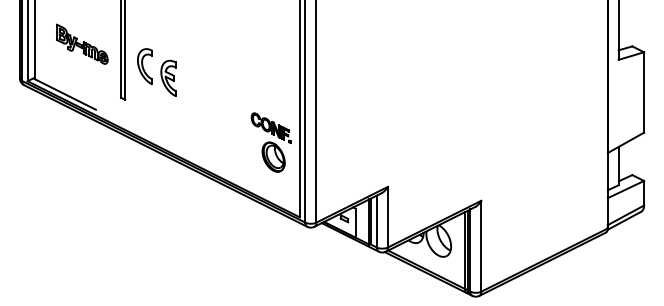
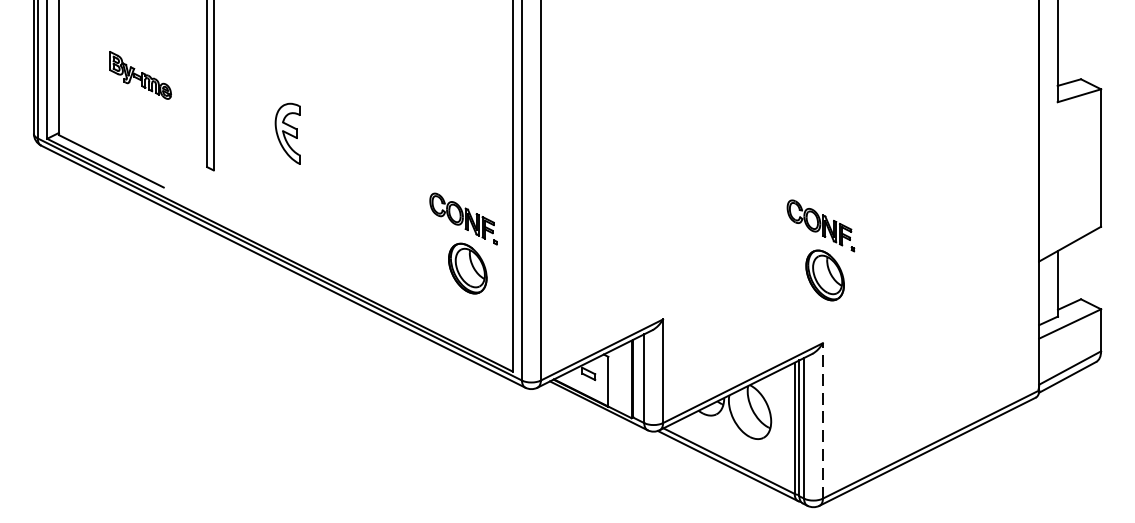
part: (82, 43) -> (140, 74), size x0.7
part: (144, 66) -> (246, 113), removed
part: (479, 146) -> (819, 250), added
line: (481, 245) -> (823, 419), solid -> dashed

